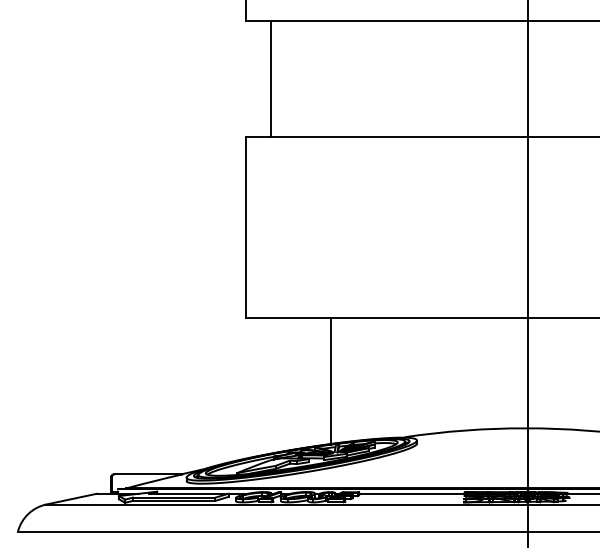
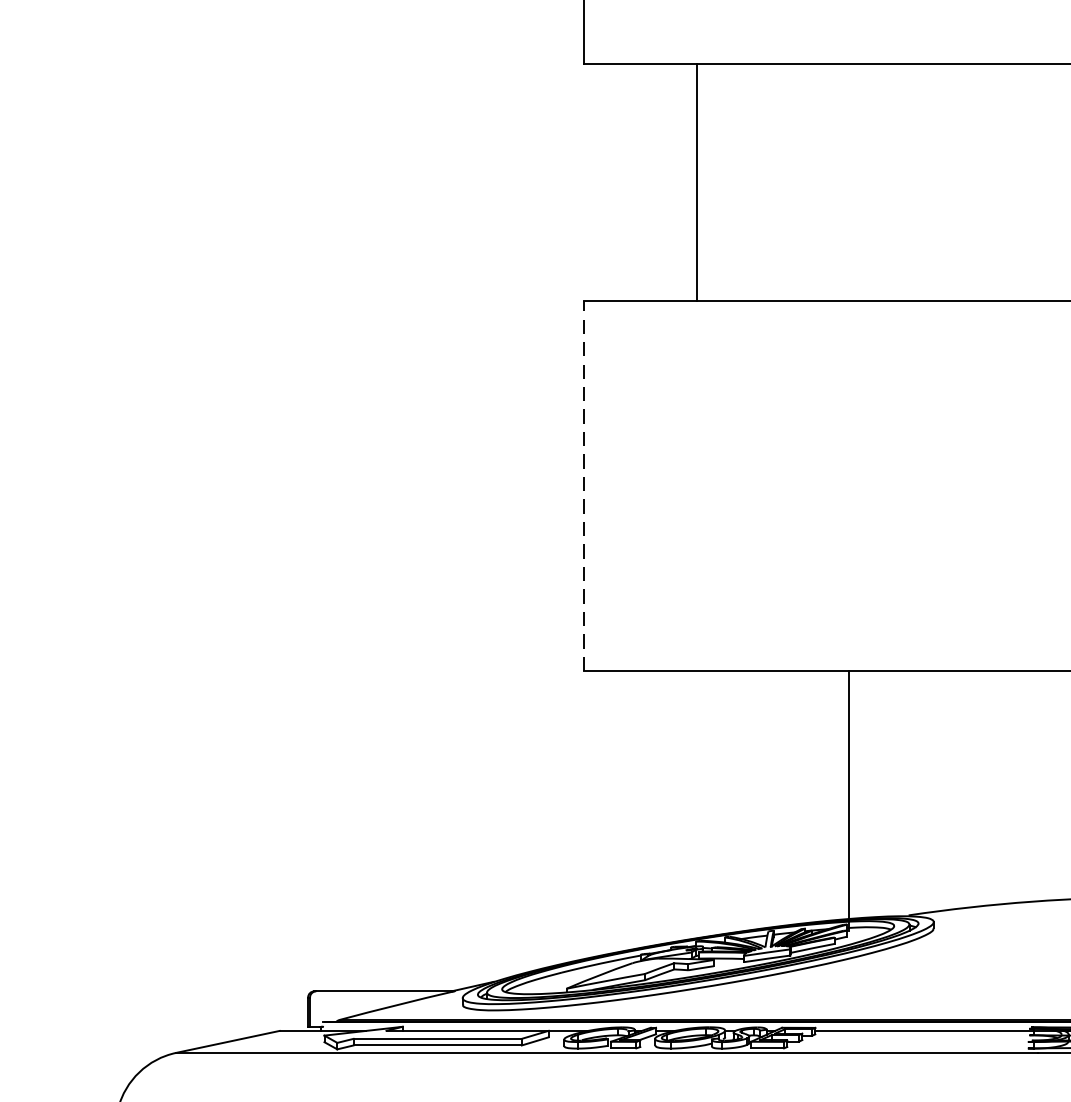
line: (271, 78) -> (697, 182), moved
line: (245, 227) -> (583, 486), solid -> dashed
line: (331, 380) -> (848, 799), moved

